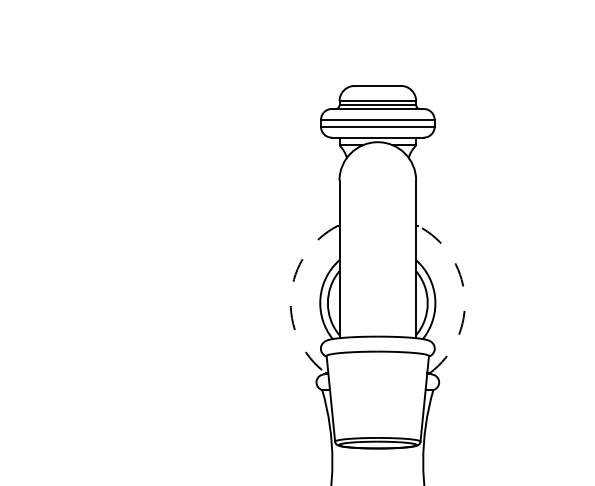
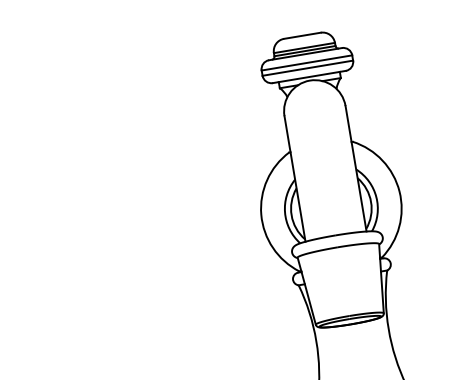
arc: (291, 296) -> (261, 214), dashed -> solid
arc: (464, 296) -> (399, 191), dashed -> solid

